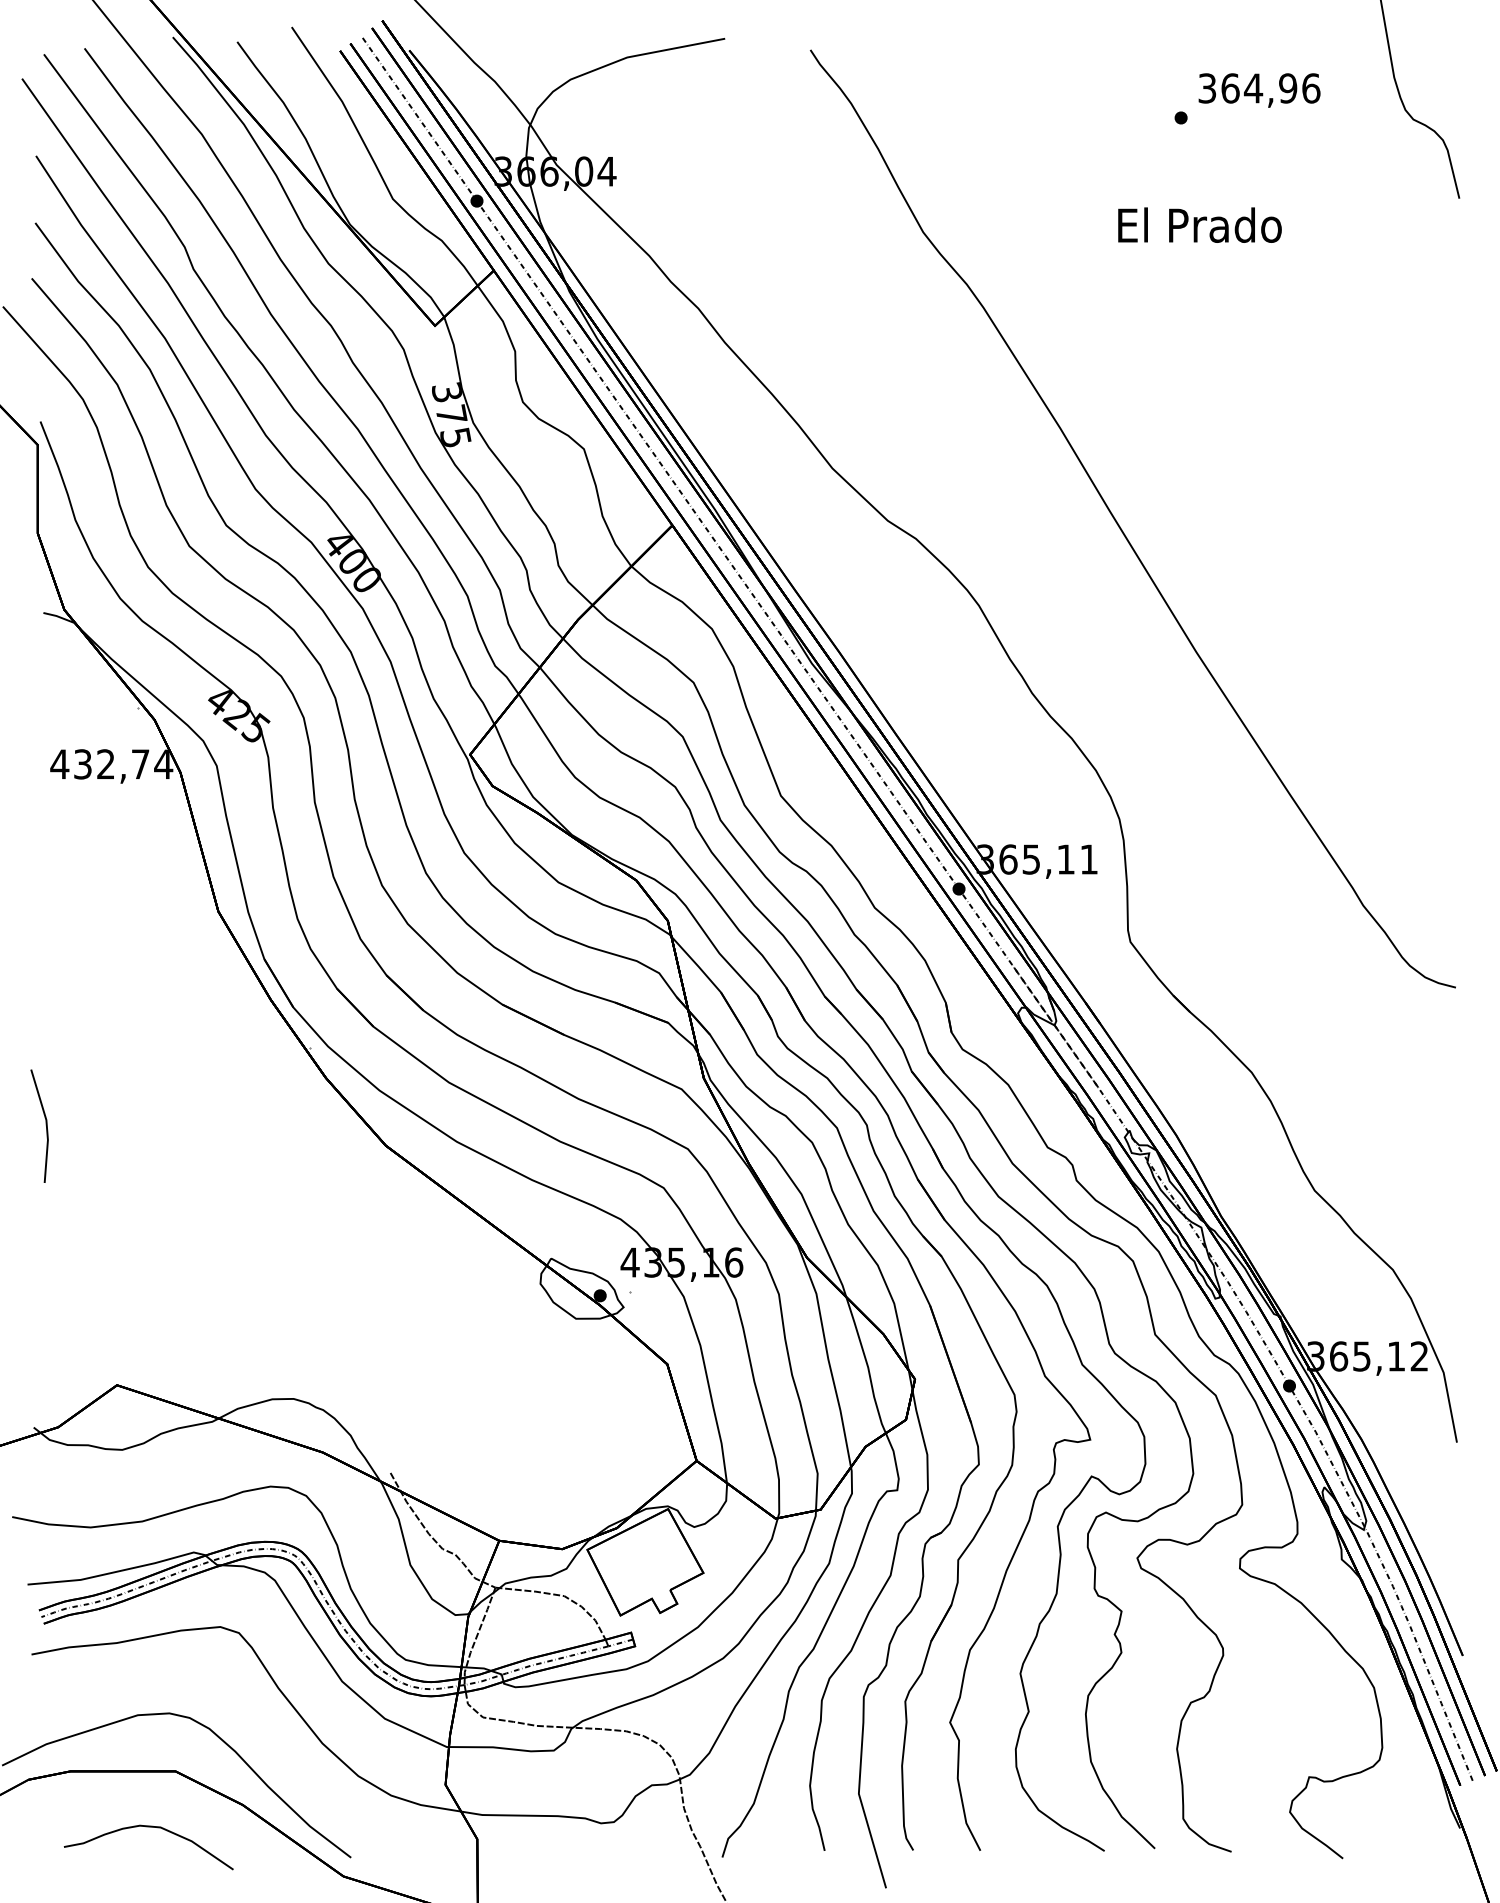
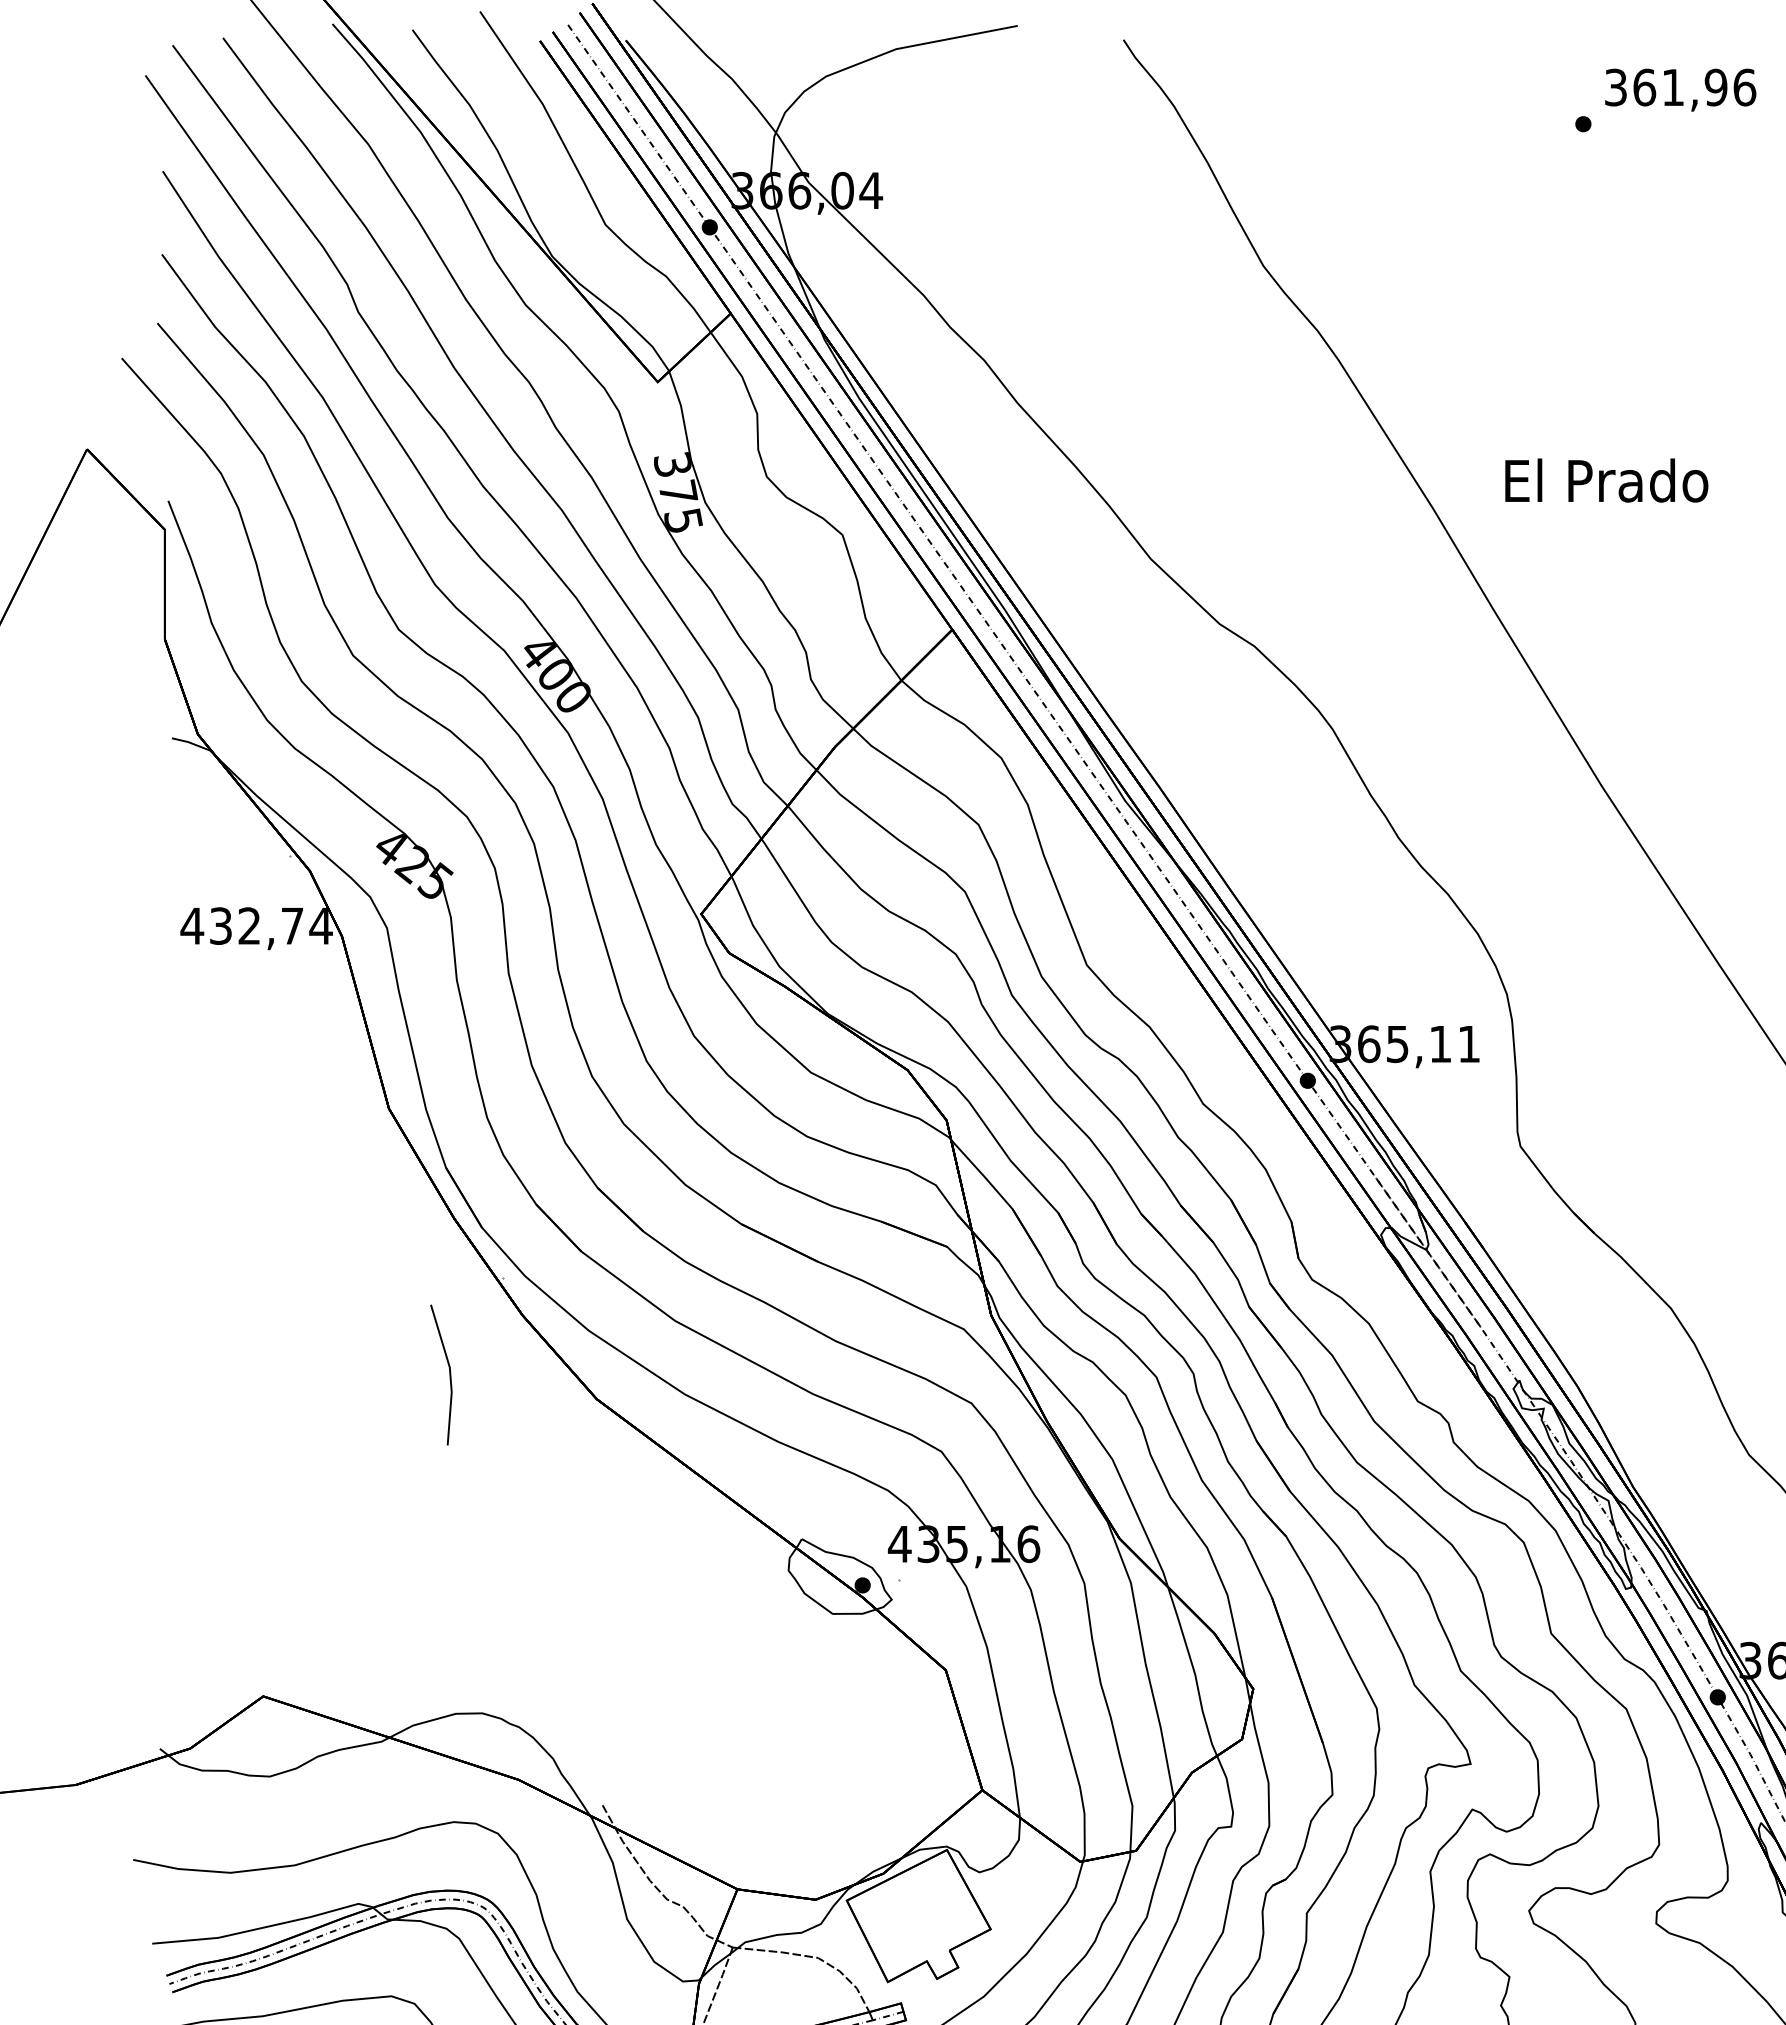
text: (1253, 88) -> (1673, 87), 364,96 -> 361,96
text: (1199, 224) -> (1606, 479), moved
line: (45, 1125) -> (448, 1374), moved

